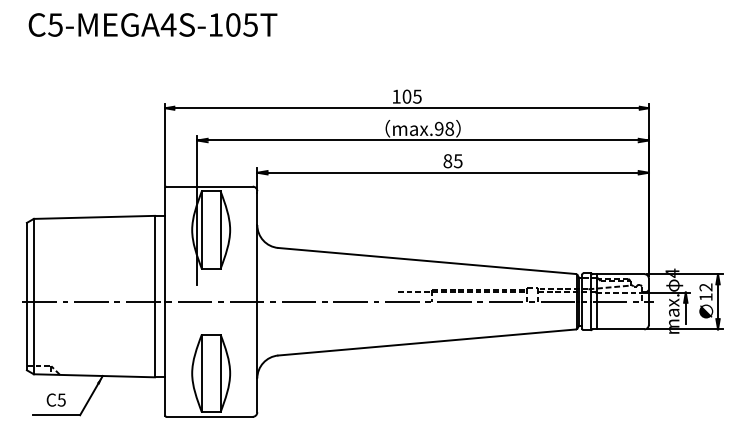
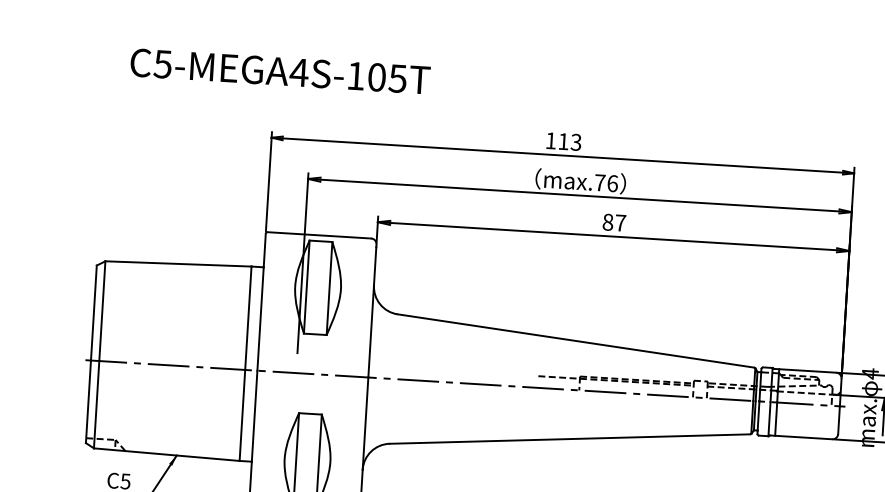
text: (152, 24) -> (279, 70), moved
text: (411, 96) -> (569, 141), 105 -> 113
text: (444, 128) -> (606, 182), max.98 -> max.76
text: (457, 161) -> (619, 223), 85 -> 87

